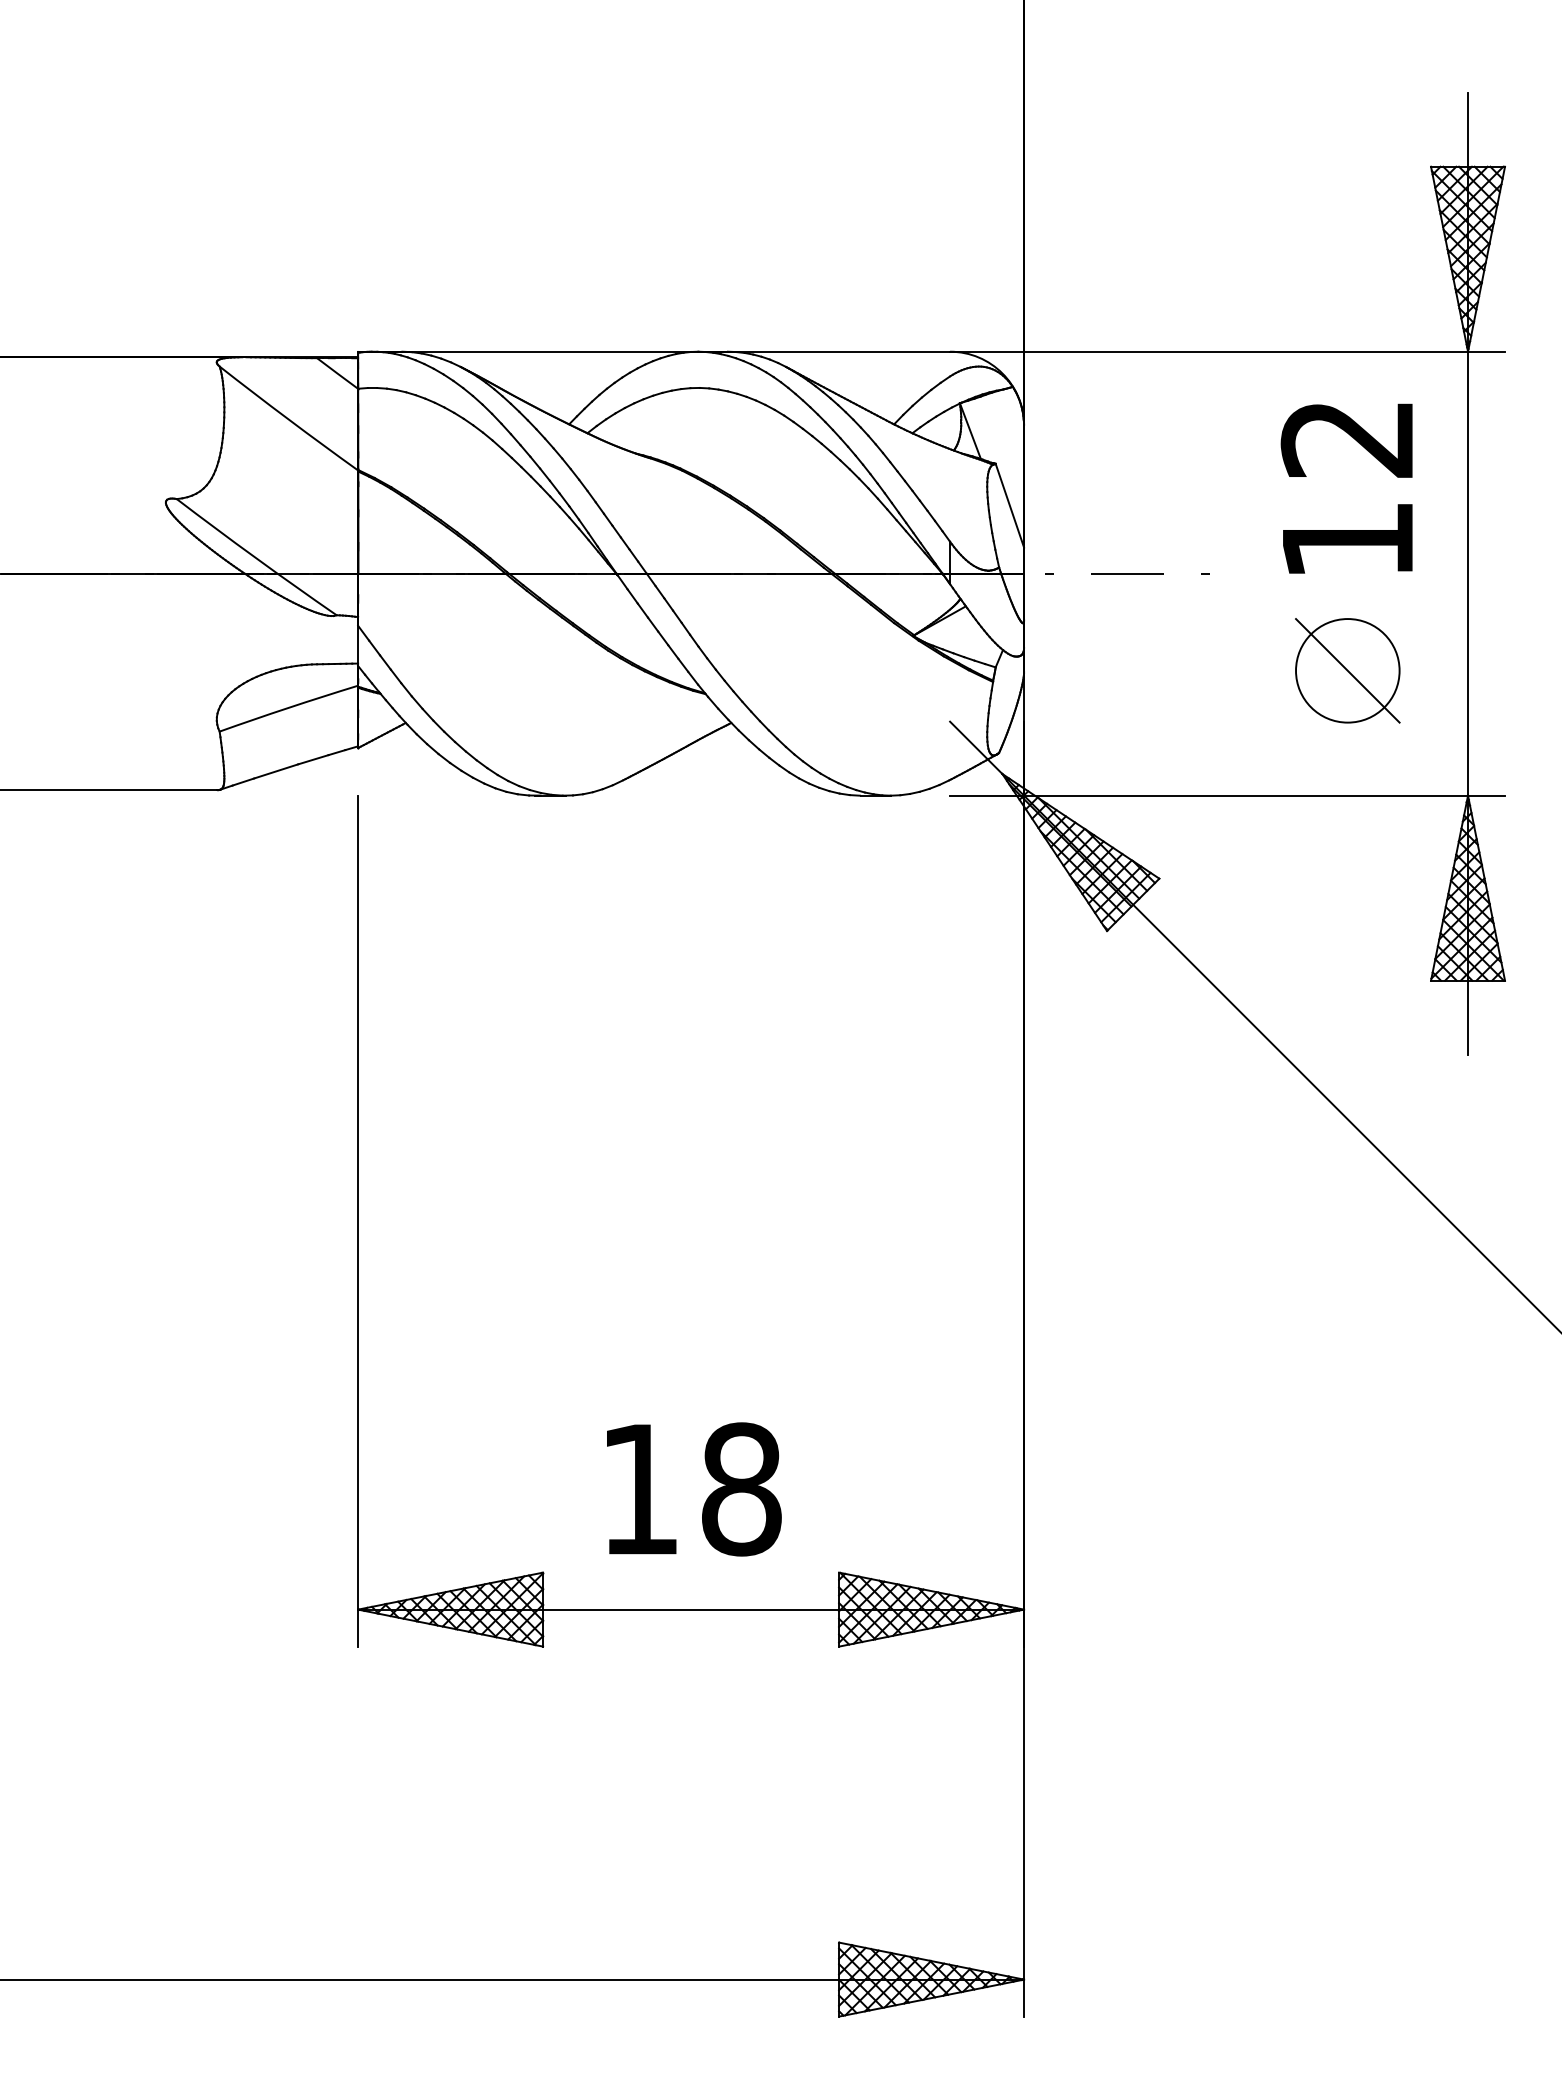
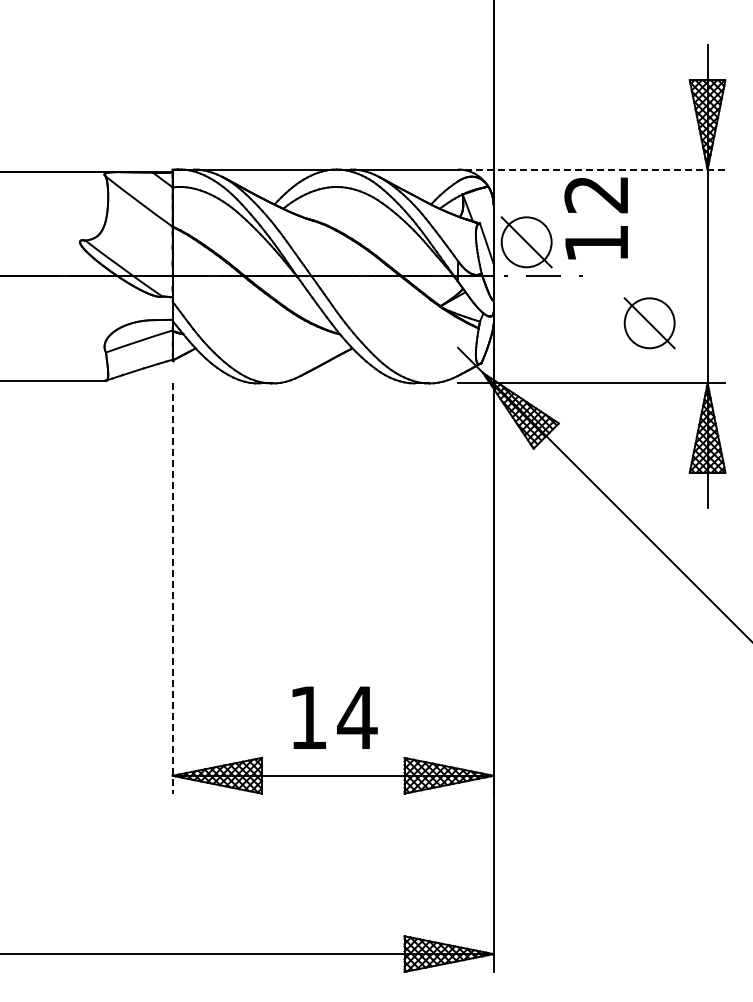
line: (1227, 351) -> (591, 169), solid -> dashed
text: (1345, 488) -> (595, 218), moved
part: (1092, 503) -> (526, 242), added
line: (357, 1223) -> (172, 589), solid -> dashed
text: (741, 1488) -> (357, 717), 18 -> 14

